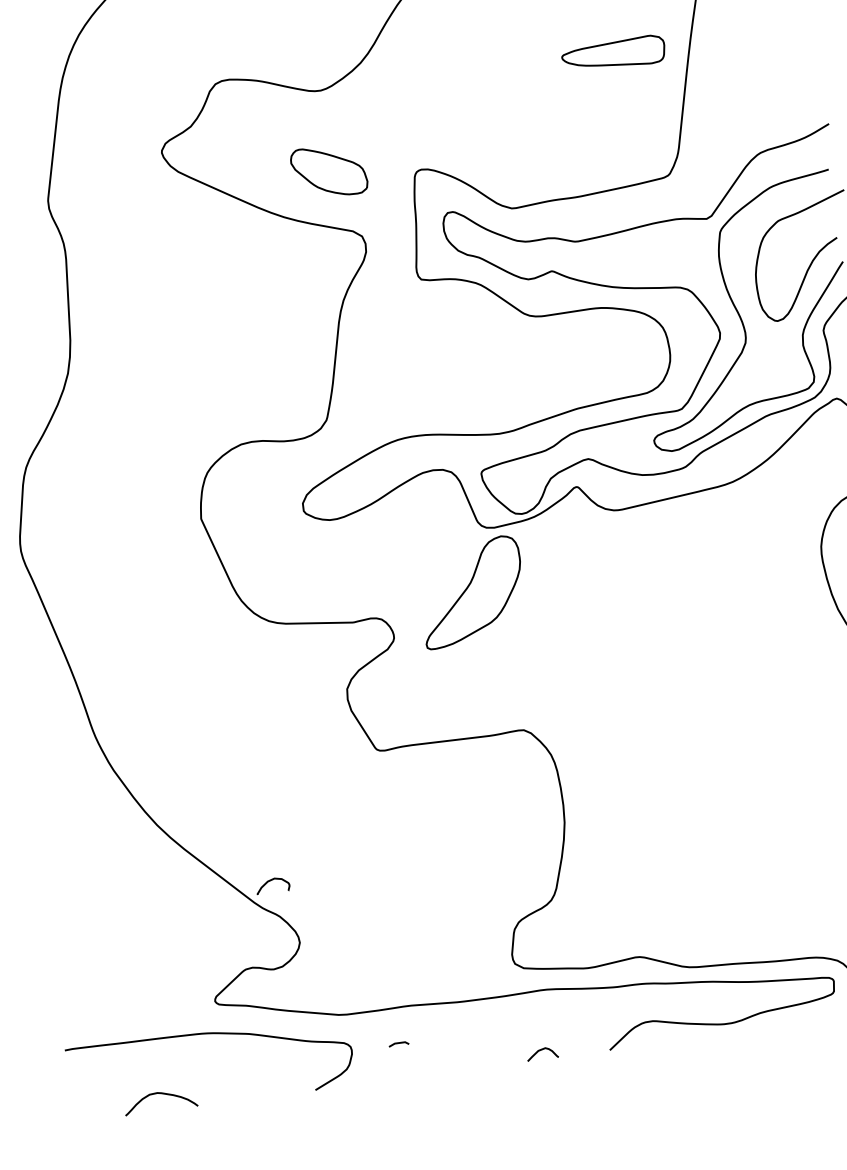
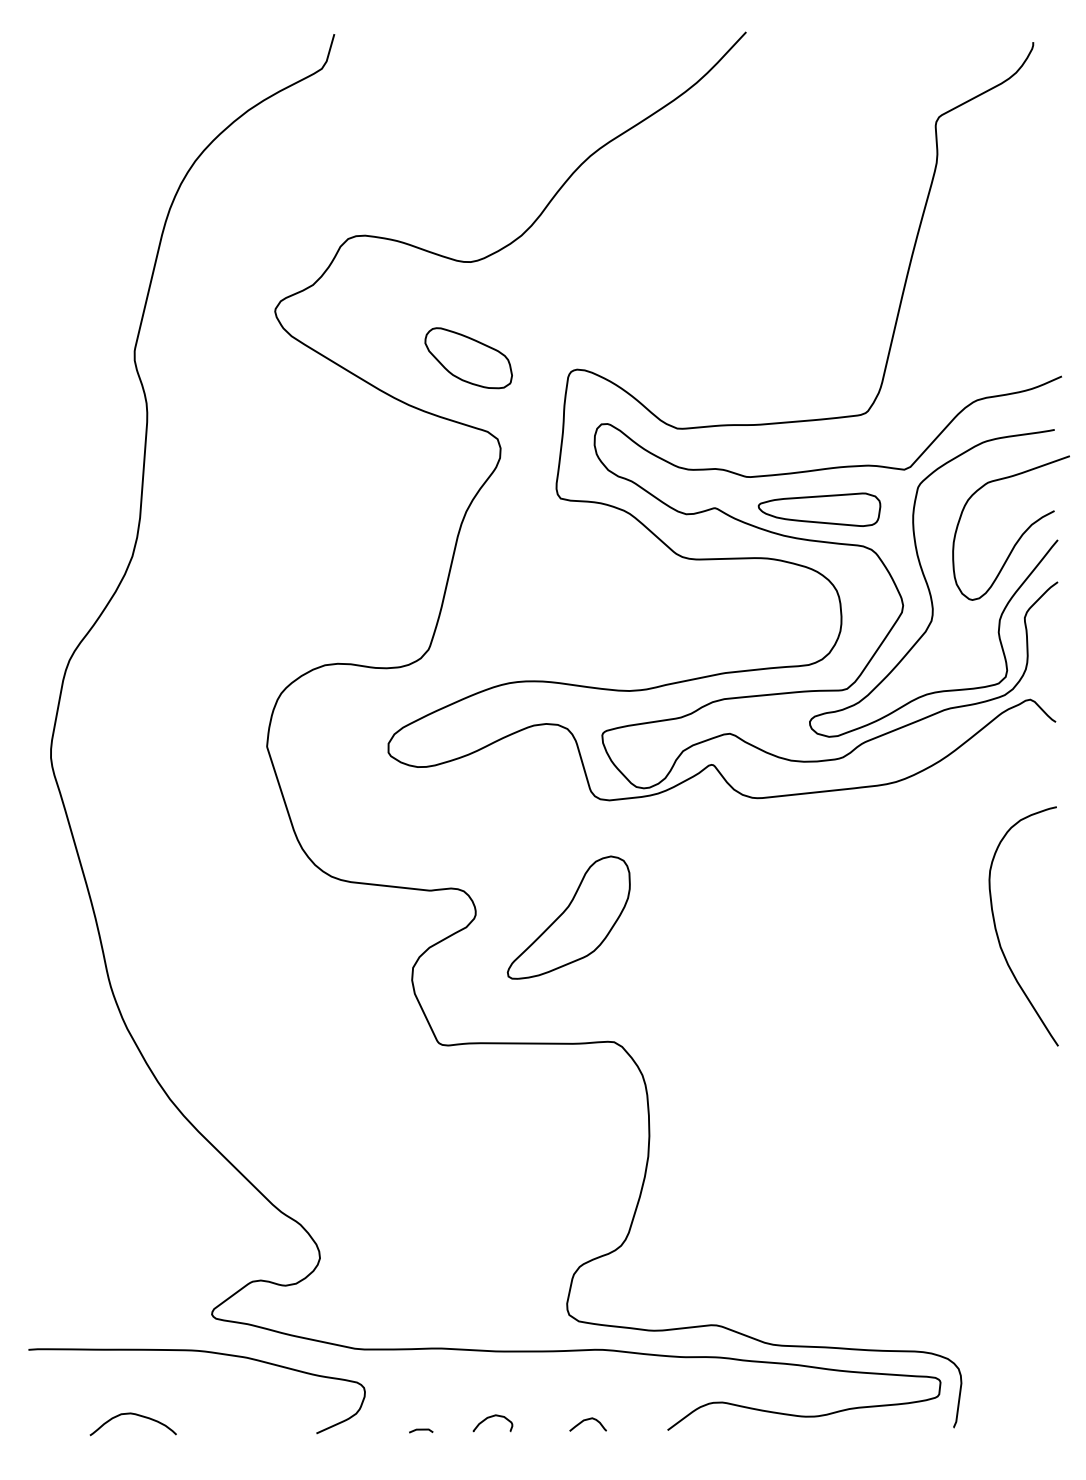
part: (613, 53) -> (819, 509), moved
part: (471, 592) -> (568, 917), moved
curve: (269, 881) -> (489, 1418), moved
line: (399, 1043) -> (421, 1430), moved

